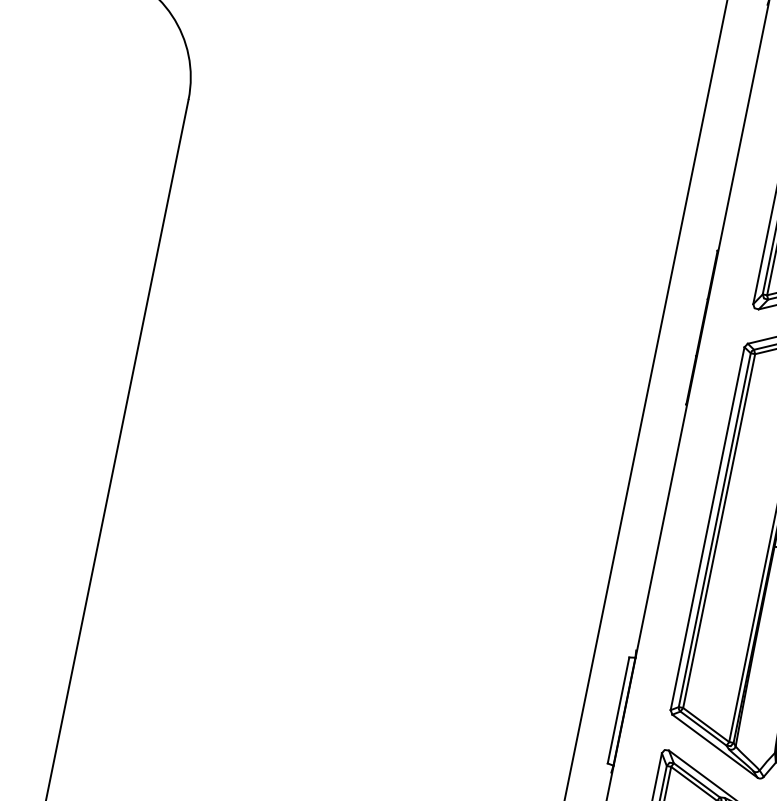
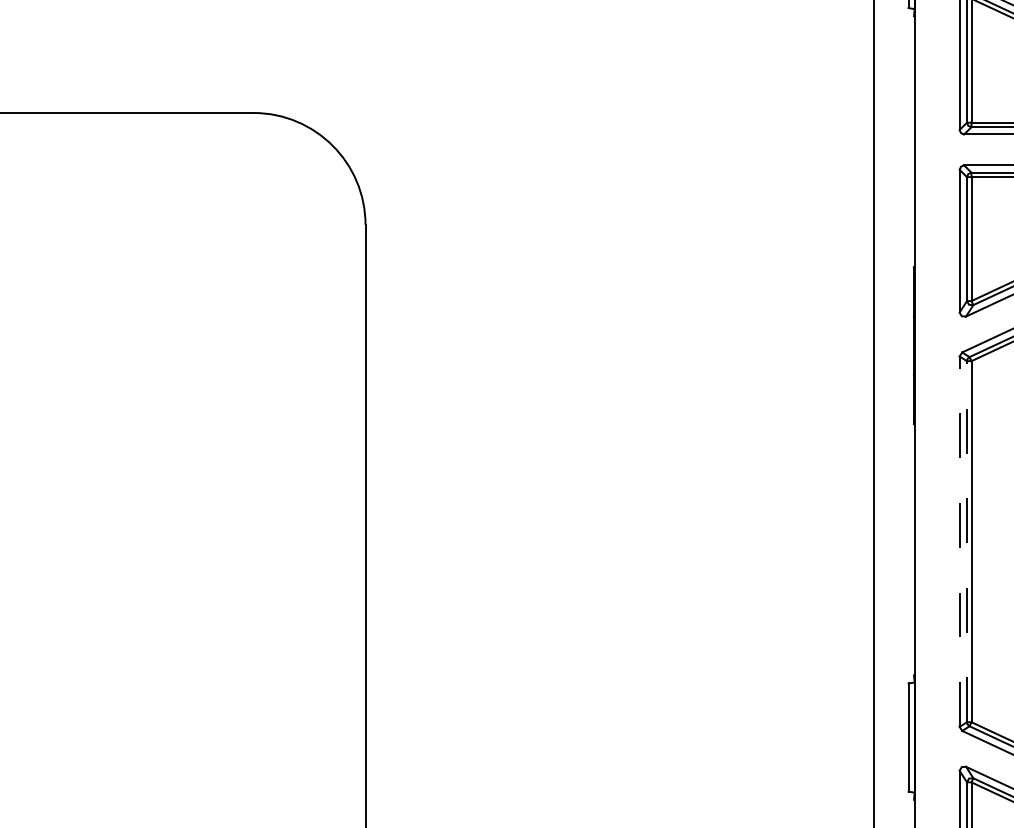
line: (707, 528) -> (959, 541), solid -> dashed
line: (715, 530) -> (967, 541), solid -> dashed

